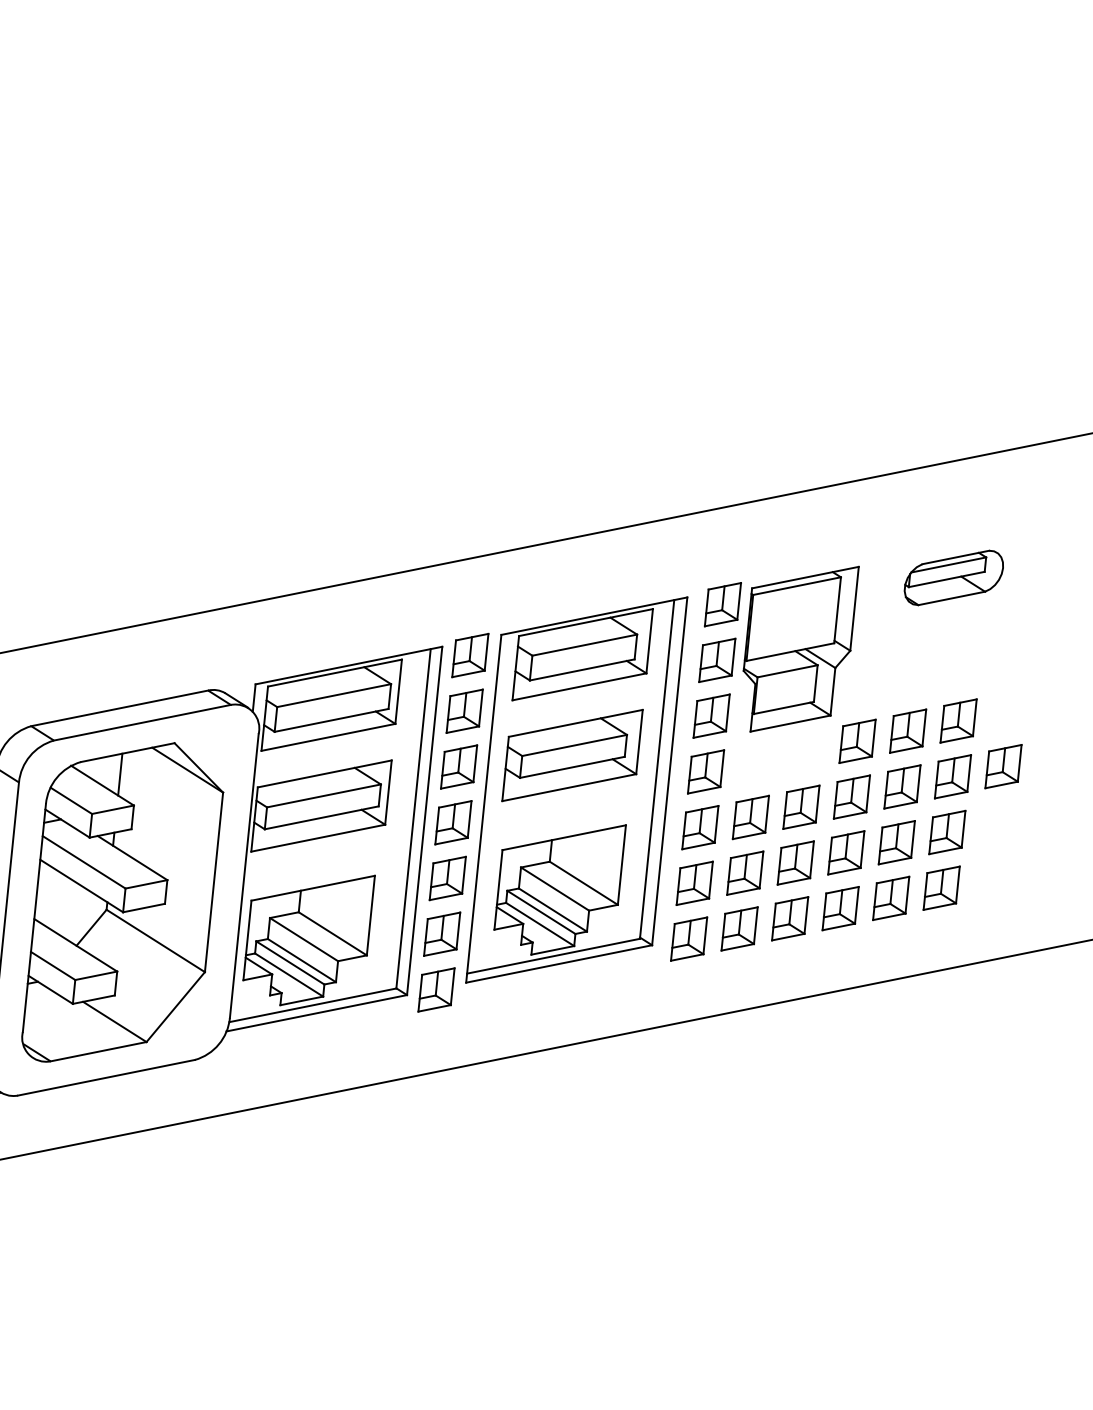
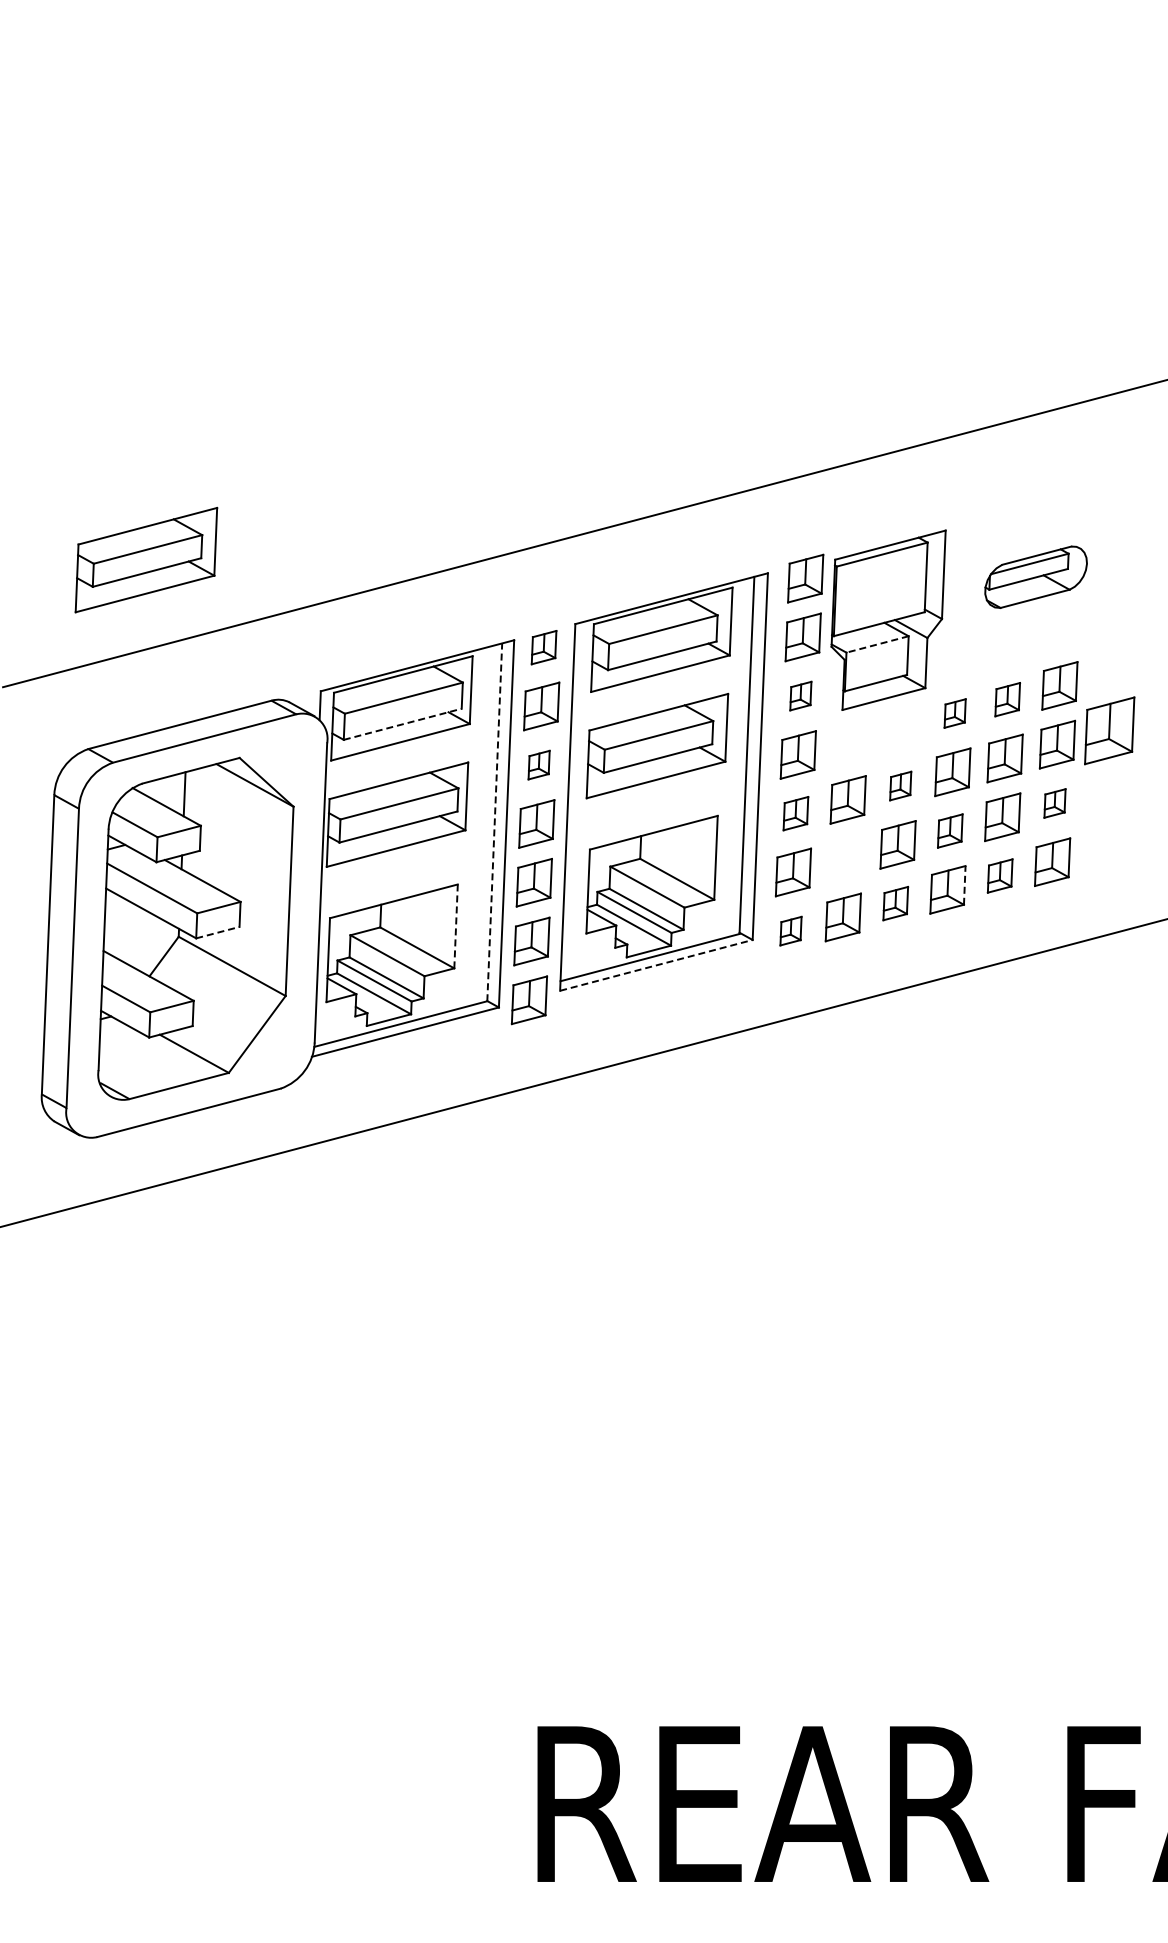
part: (97, 549) -> (146, 559), added
part: (953, 577) -> (1035, 576), moved
part: (469, 655) -> (543, 647), size x0.7
line: (787, 671) -> (877, 644), solid -> dashed
part: (711, 715) -> (800, 695), size x0.6
line: (331, 720) -> (402, 724), solid -> dashed
part: (908, 730) -> (1007, 699), size x0.7
part: (856, 741) -> (954, 713), size x0.6
part: (458, 766) -> (538, 764), size x0.6
part: (1003, 766) -> (1109, 730), size x1.4
part: (801, 806) -> (900, 785), size x0.6
line: (413, 818) -> (494, 821), solid -> dashed
part: (700, 827) -> (795, 813), size x0.7
part: (946, 832) -> (1054, 803), size x0.6
part: (845, 852) -> (949, 830), size x0.7
part: (745, 873) -> (845, 858), removed
part: (890, 897) -> (999, 875), size x0.7
line: (856, 904) -> (964, 884), solid -> dashed
line: (144, 907) -> (218, 932), solid -> dashed
line: (371, 915) -> (456, 926), solid -> dashed
part: (790, 918) -> (895, 903), size x0.7
part: (688, 938) -> (790, 930), size x0.6
line: (559, 964) -> (656, 965), solid -> dashed

